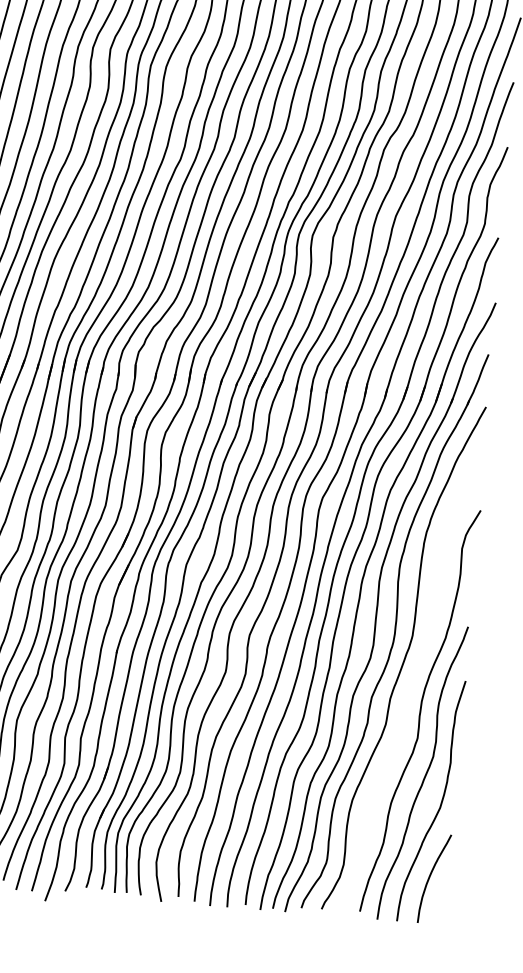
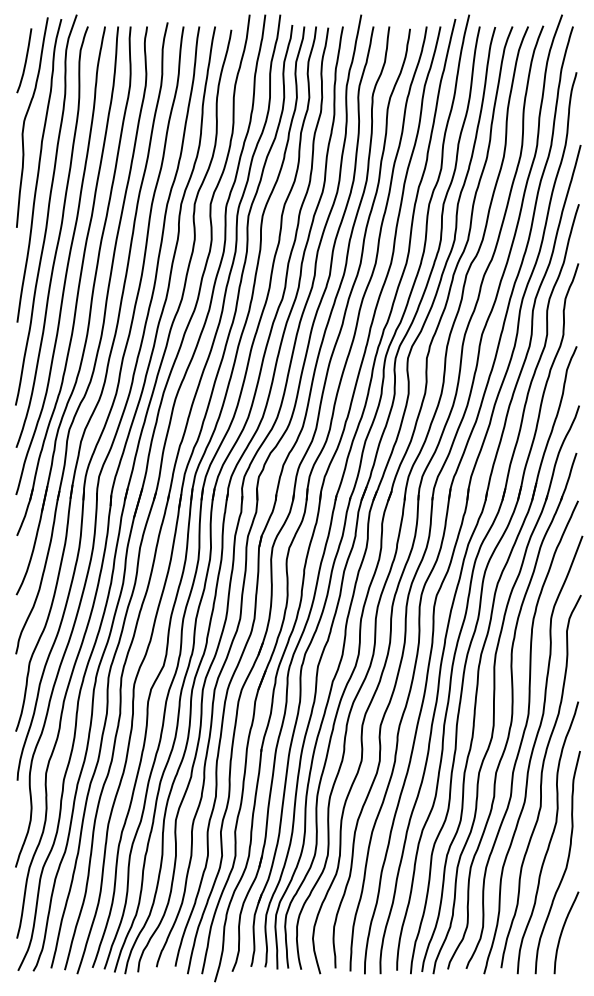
curve: (413, 680) -> (532, 754), added

